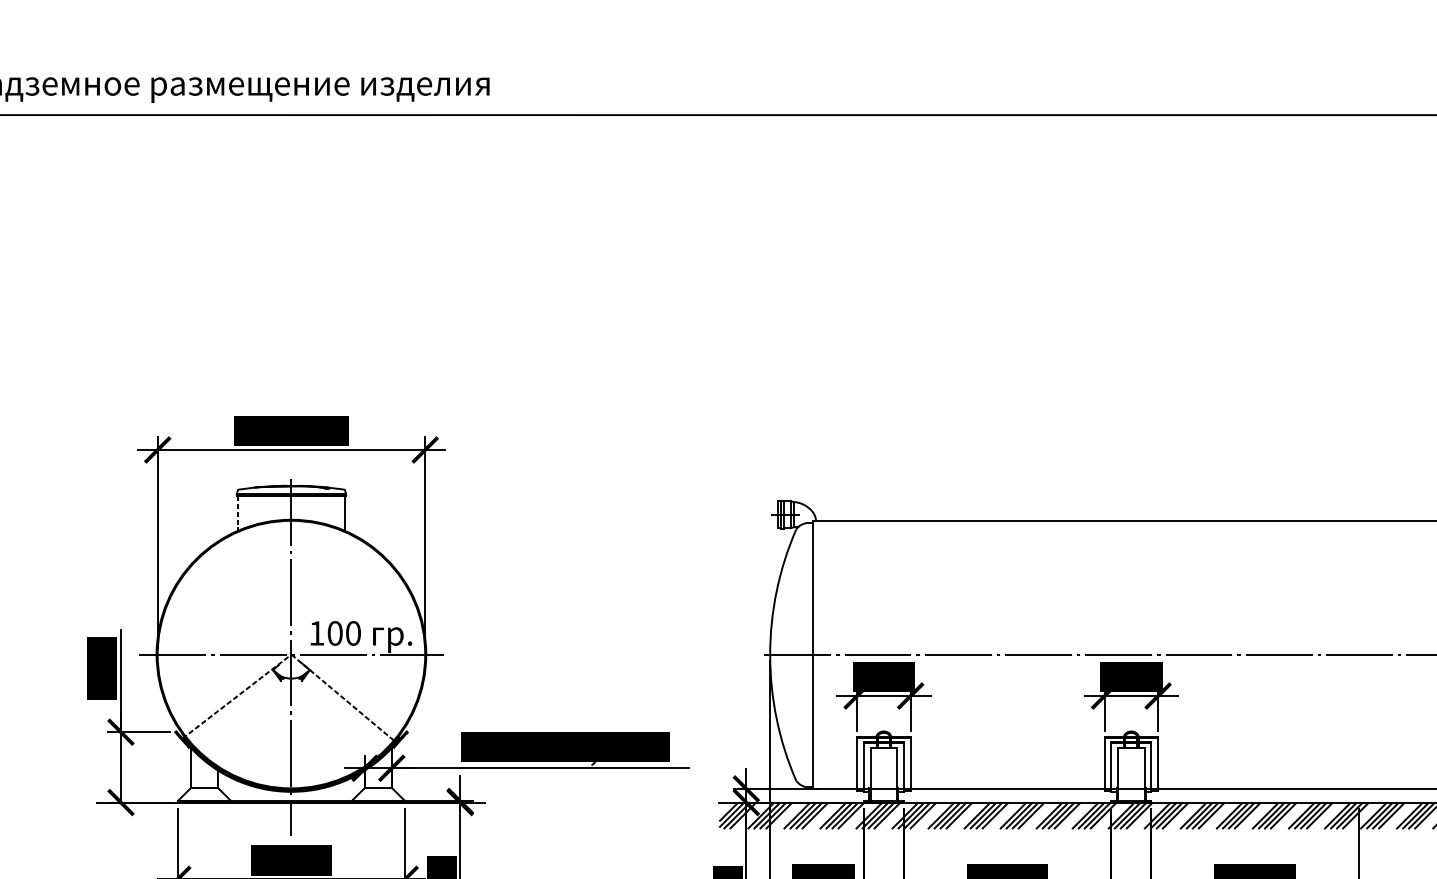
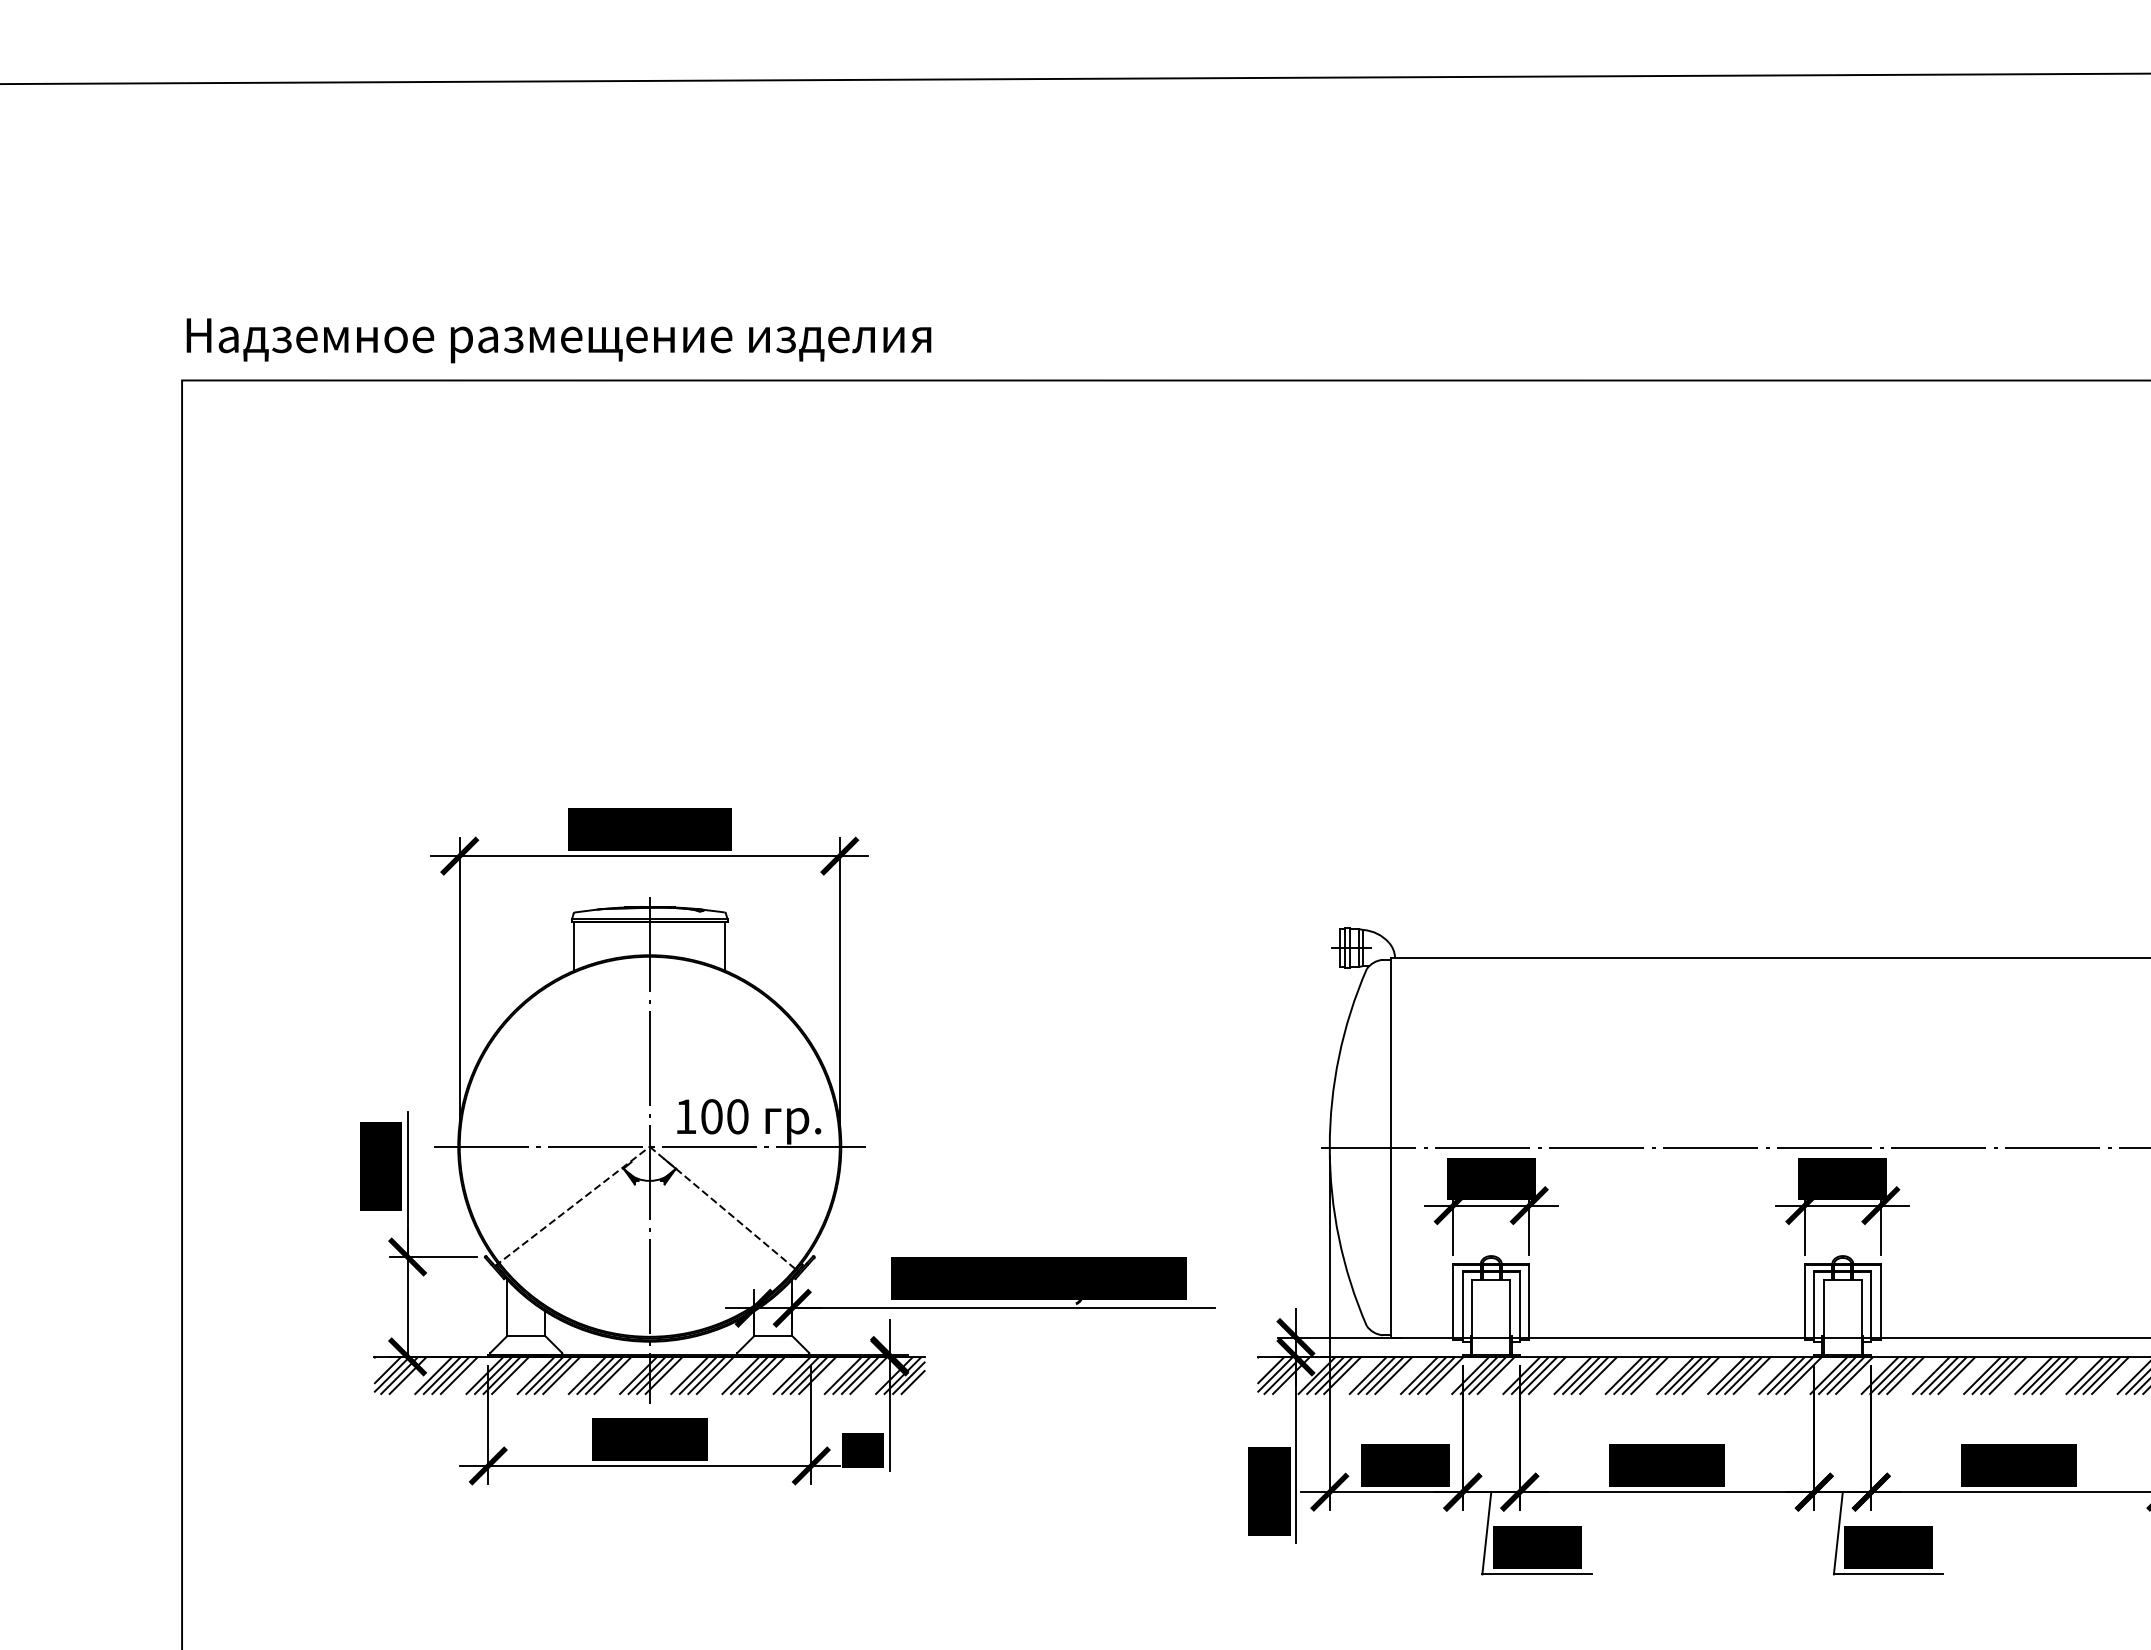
line: (238, 513) -> (574, 946), dashed -> solid
hatch: (291, 815) -> (649, 1375), added

